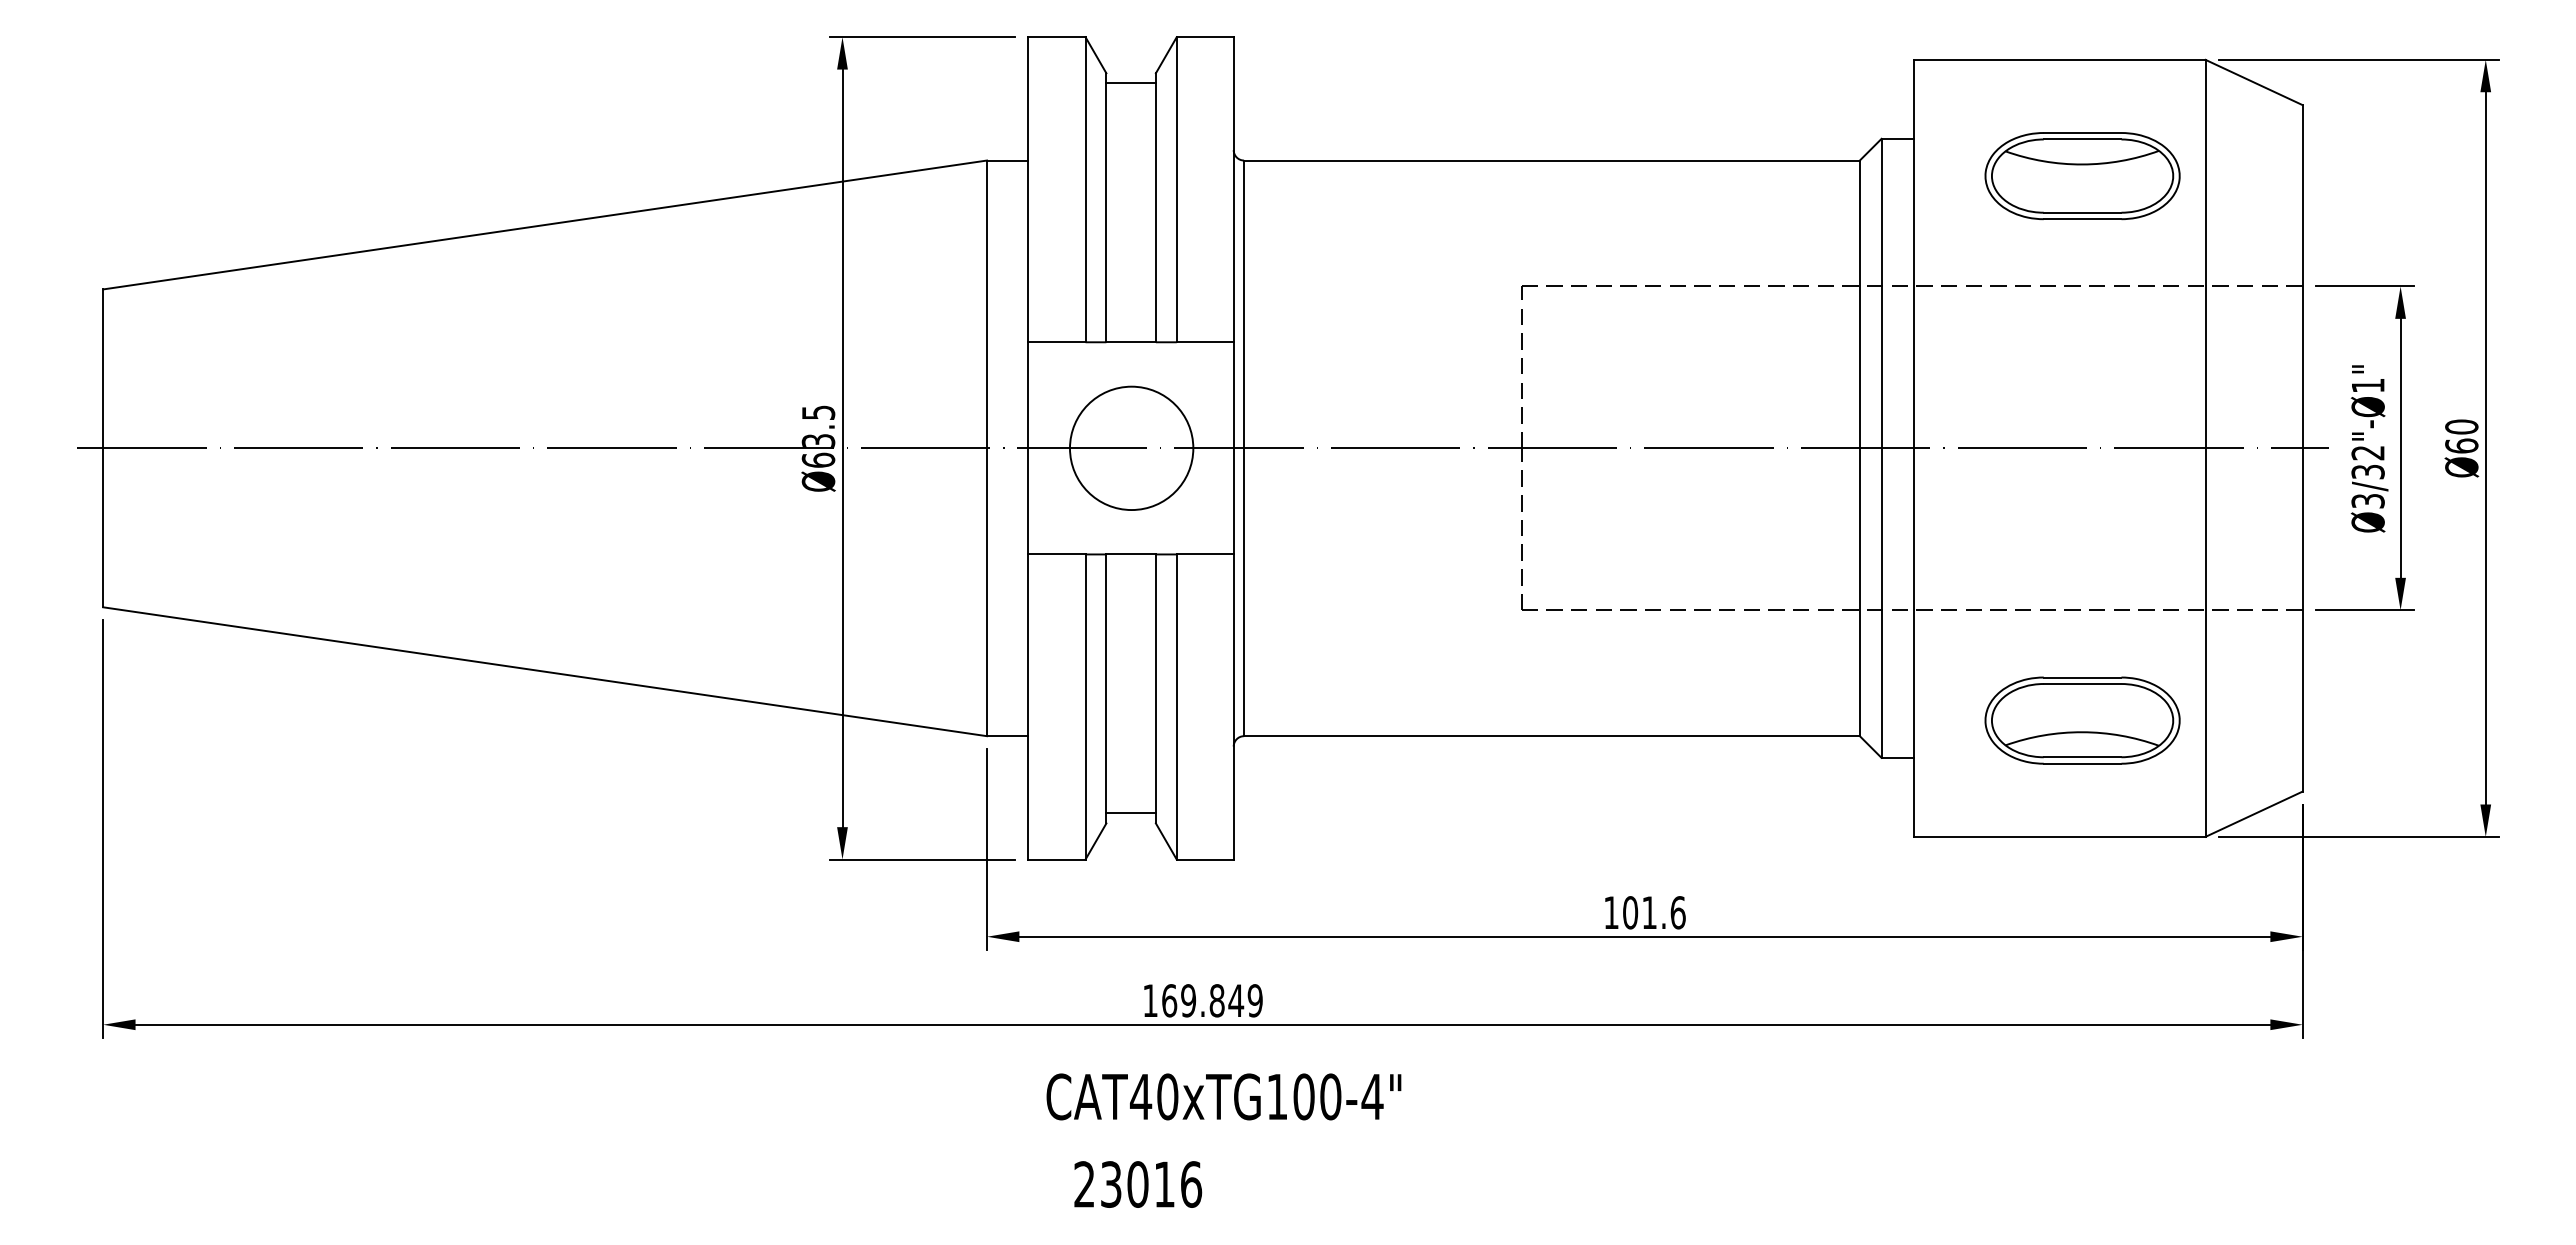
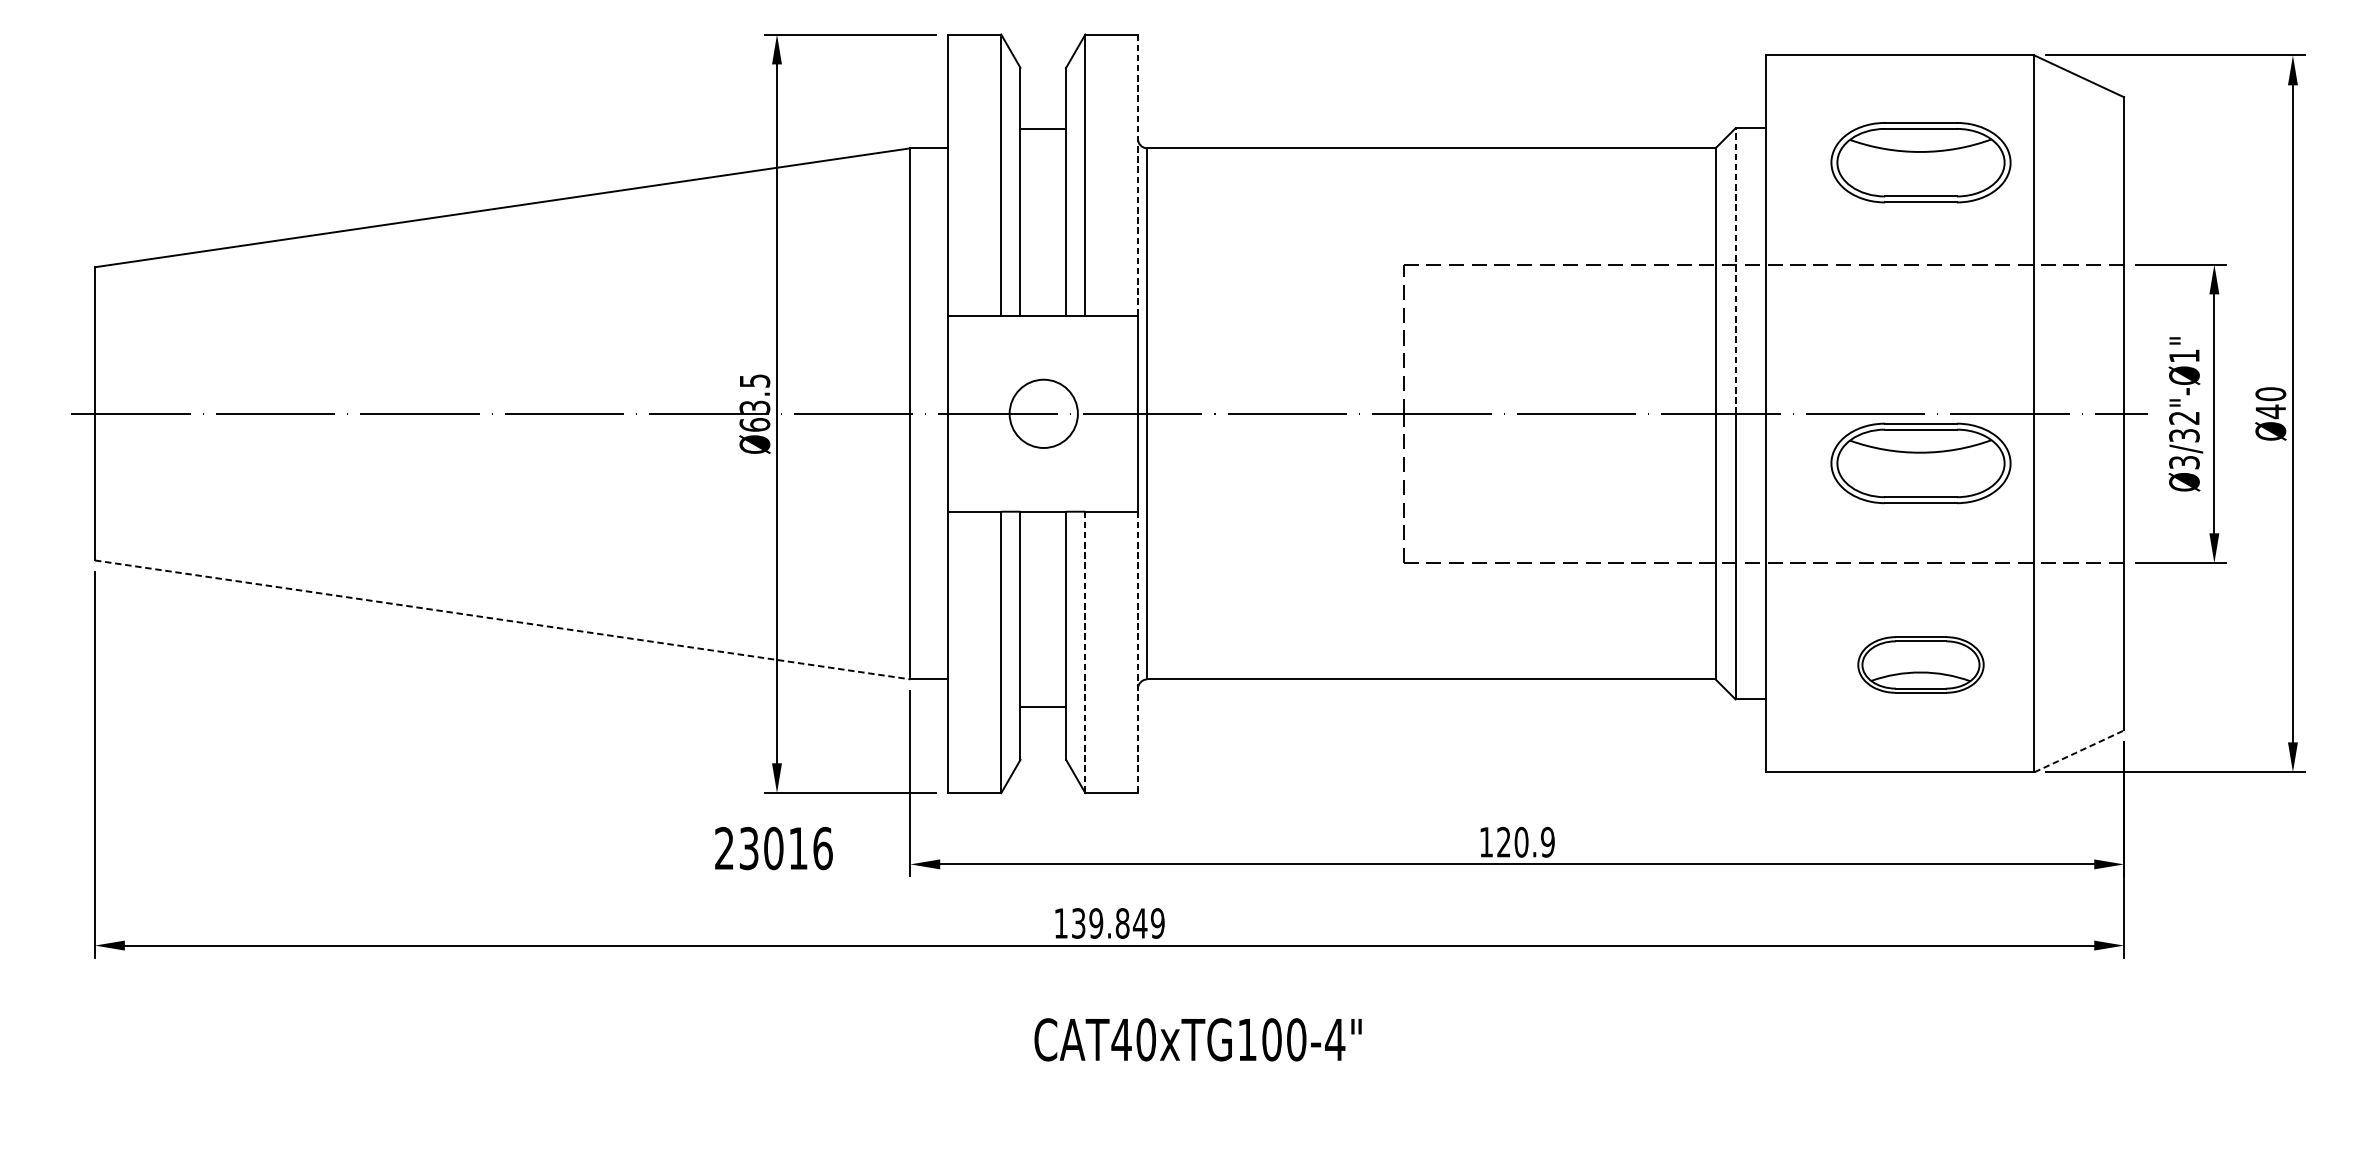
line: (1130, 83) -> (1042, 128), moved
line: (1233, 189) -> (1137, 175), solid -> dashed
line: (1881, 293) -> (1735, 270), solid -> dashed
text: (2461, 446) -> (2270, 412), Ø60 -> Ø40
circle: (1131, 448) -> (1043, 413), size x0.6
part: (2082, 502) -> (1920, 463), added
line: (545, 671) -> (503, 619), solid -> dashed
line: (1176, 706) -> (1085, 651), solid -> dashed
line: (1233, 706) -> (1137, 651), solid -> dashed
part: (2082, 720) -> (1920, 664), size x0.7
line: (1130, 813) -> (1042, 707), moved
line: (2254, 814) -> (2079, 751), solid -> dashed
text: (1654, 912) -> (1526, 842), 101.6 -> 120.9
text: (1169, 1000) -> (1078, 923), 169.849 -> 139.849
text: (1223, 1096) -> (1197, 1039), moved
text: (1138, 1184) -> (774, 848), moved

